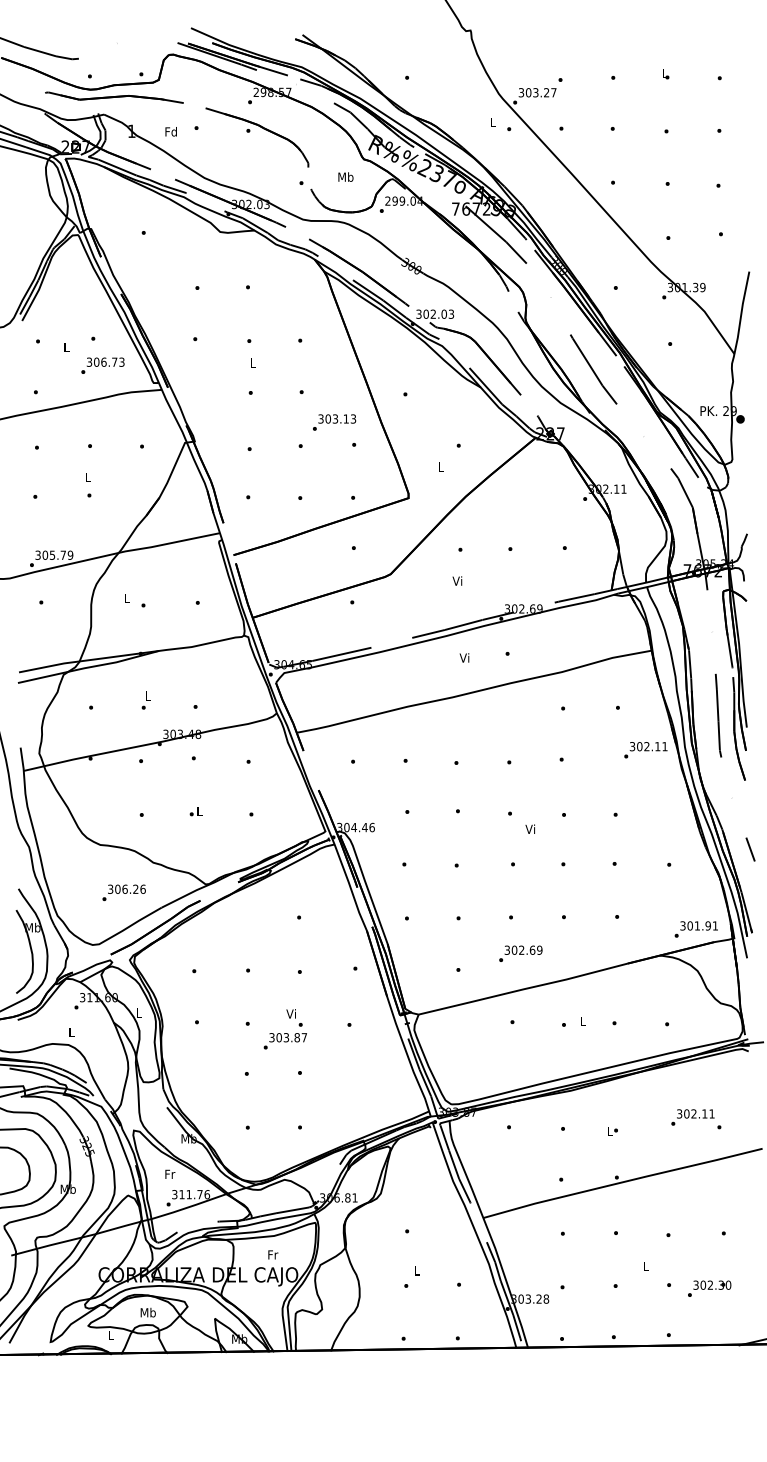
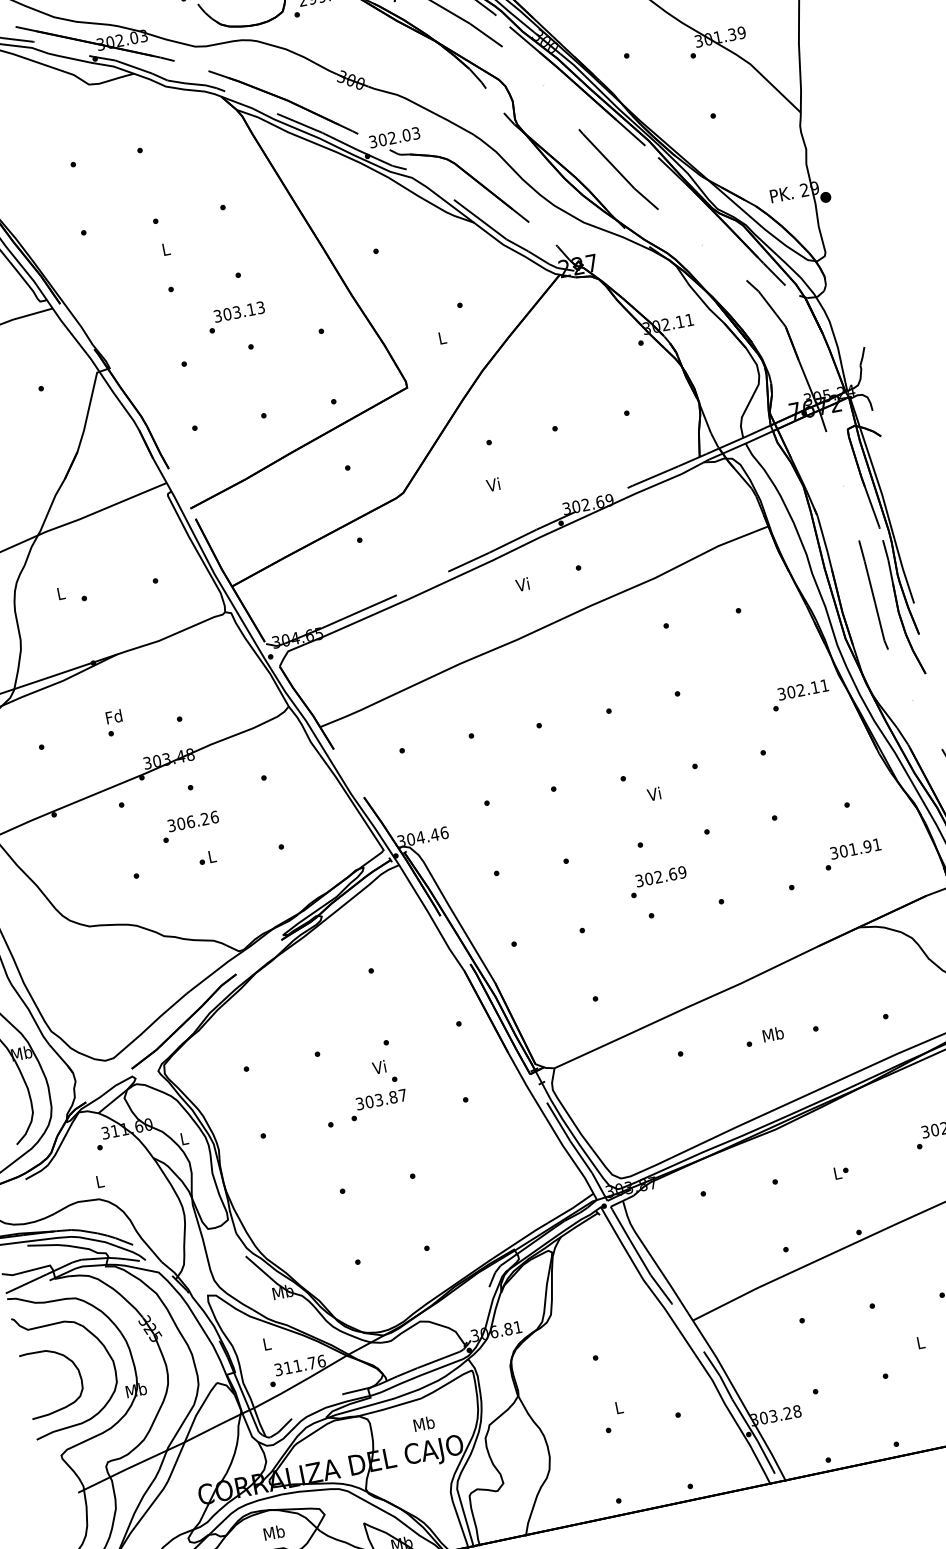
text: (334, 422) -> (236, 317), moved
text: (147, 695) -> (113, 716), L -> Fd
text: (645, 750) -> (799, 695), moved
text: (123, 892) -> (189, 826), moved
text: (695, 929) -> (851, 854), moved
text: (520, 953) -> (657, 881), moved
text: (582, 1020) -> (772, 1033), L -> Mb
text: (284, 1029) -> (374, 1089), moved
text: (170, 1173) -> (267, 1342), Fr -> L
text: (272, 1254) -> (423, 1423), Fr -> Mb

